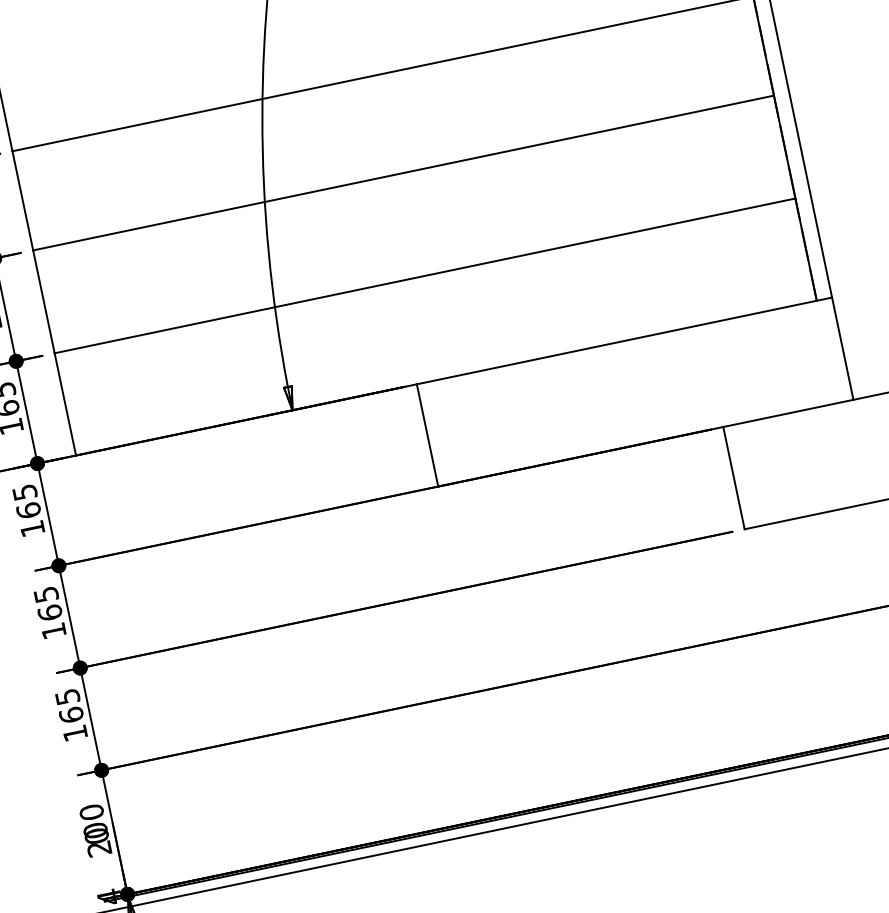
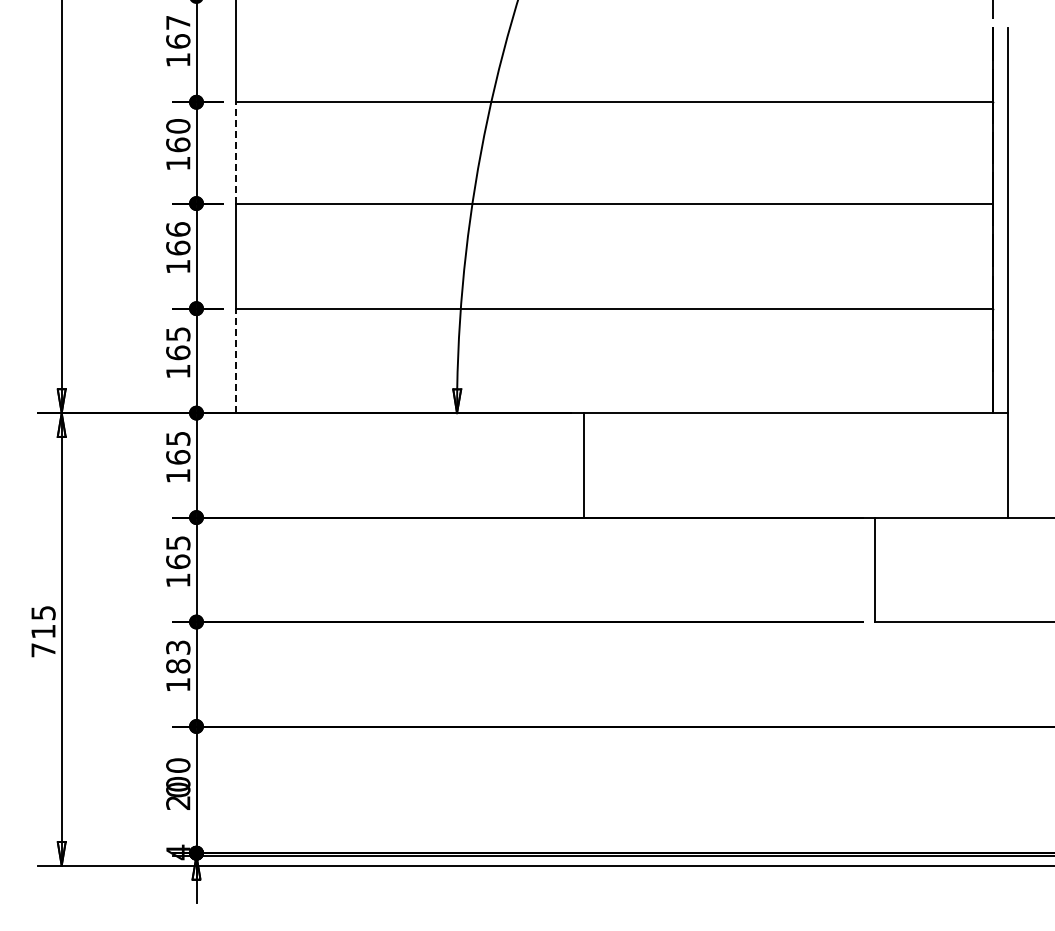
line: (22, 200) -> (235, 152), solid -> dashed
line: (64, 404) -> (235, 360), solid -> dashed
text: (69, 705) -> (178, 656), 165 -> 183

